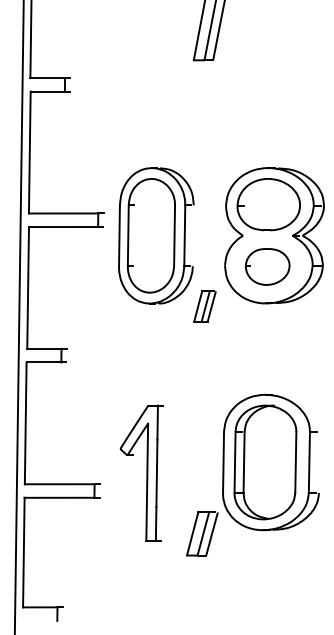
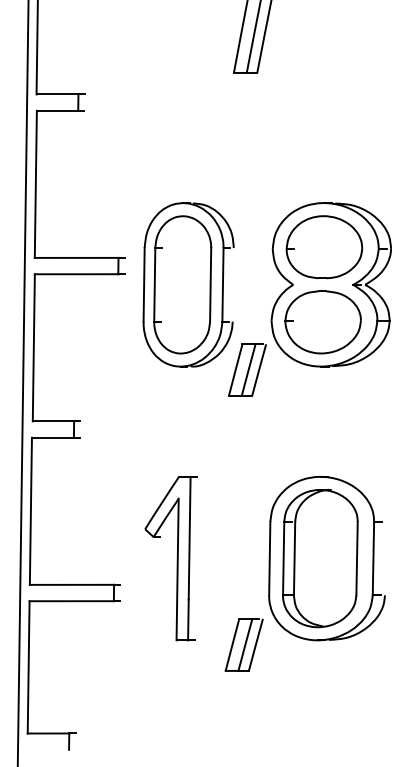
part: (267, 266) -> (322, 322), size x1.43
part: (205, 305) -> (247, 369), size x1.43
part: (141, 473) -> (170, 558), moved

